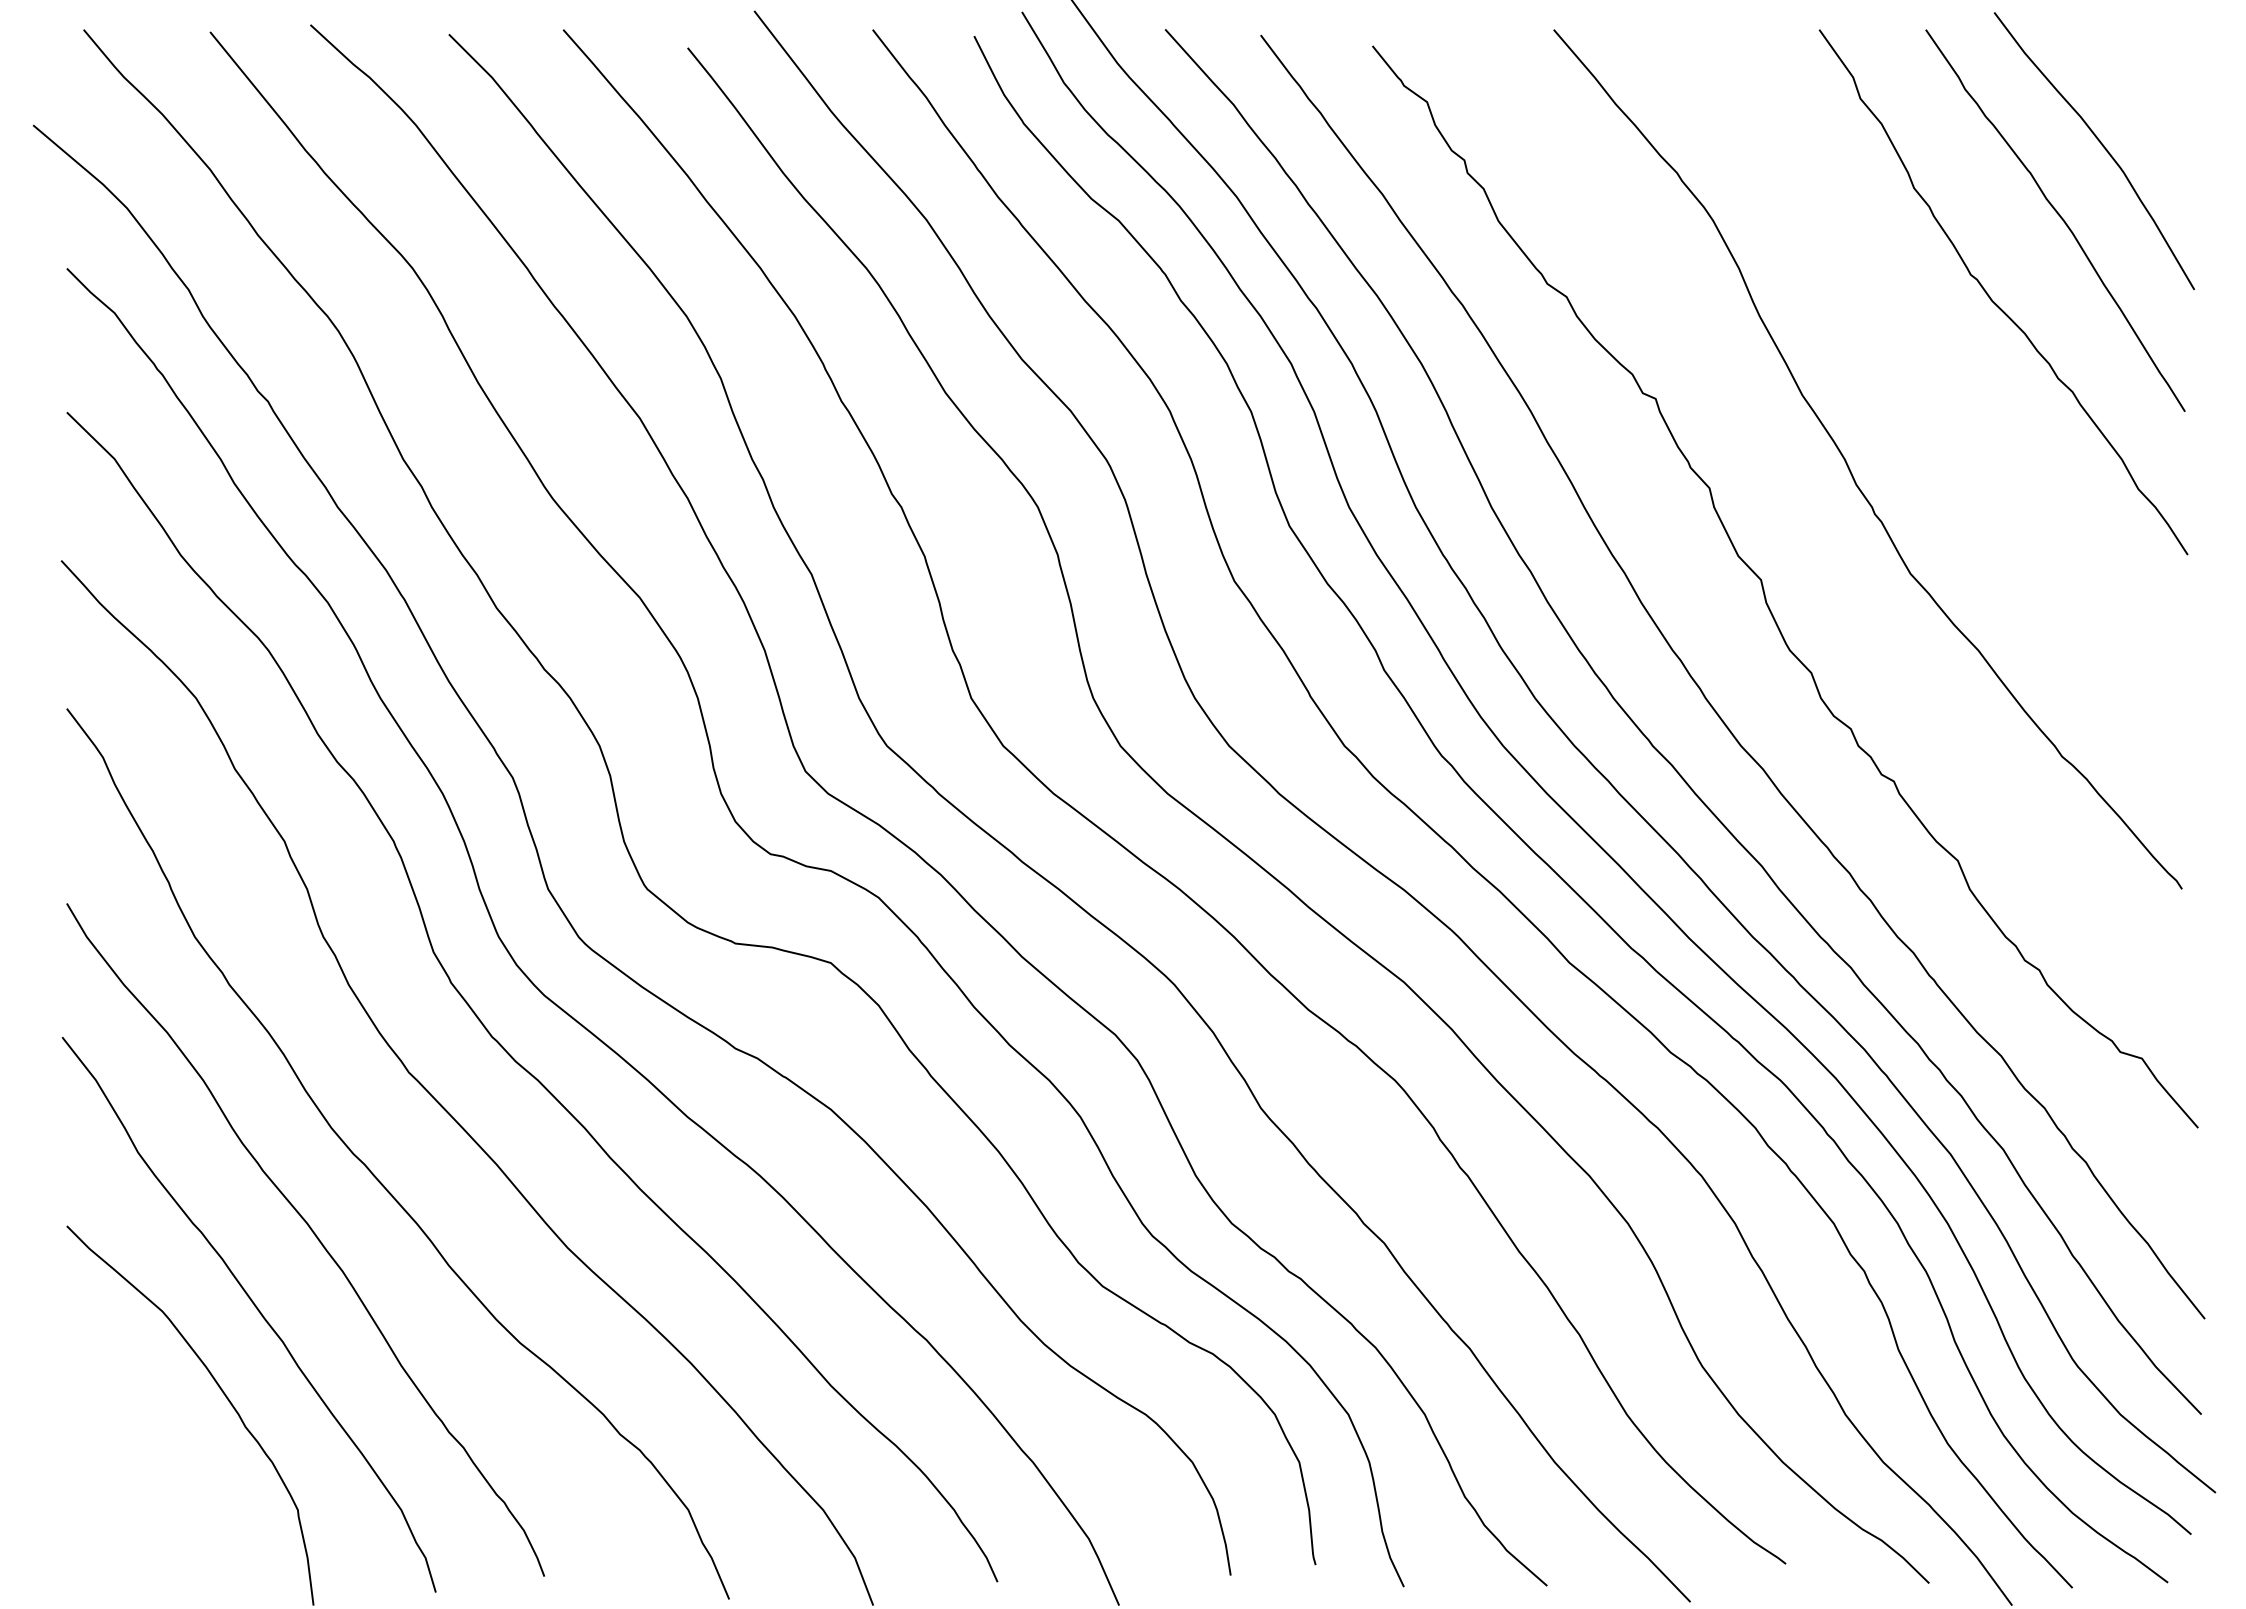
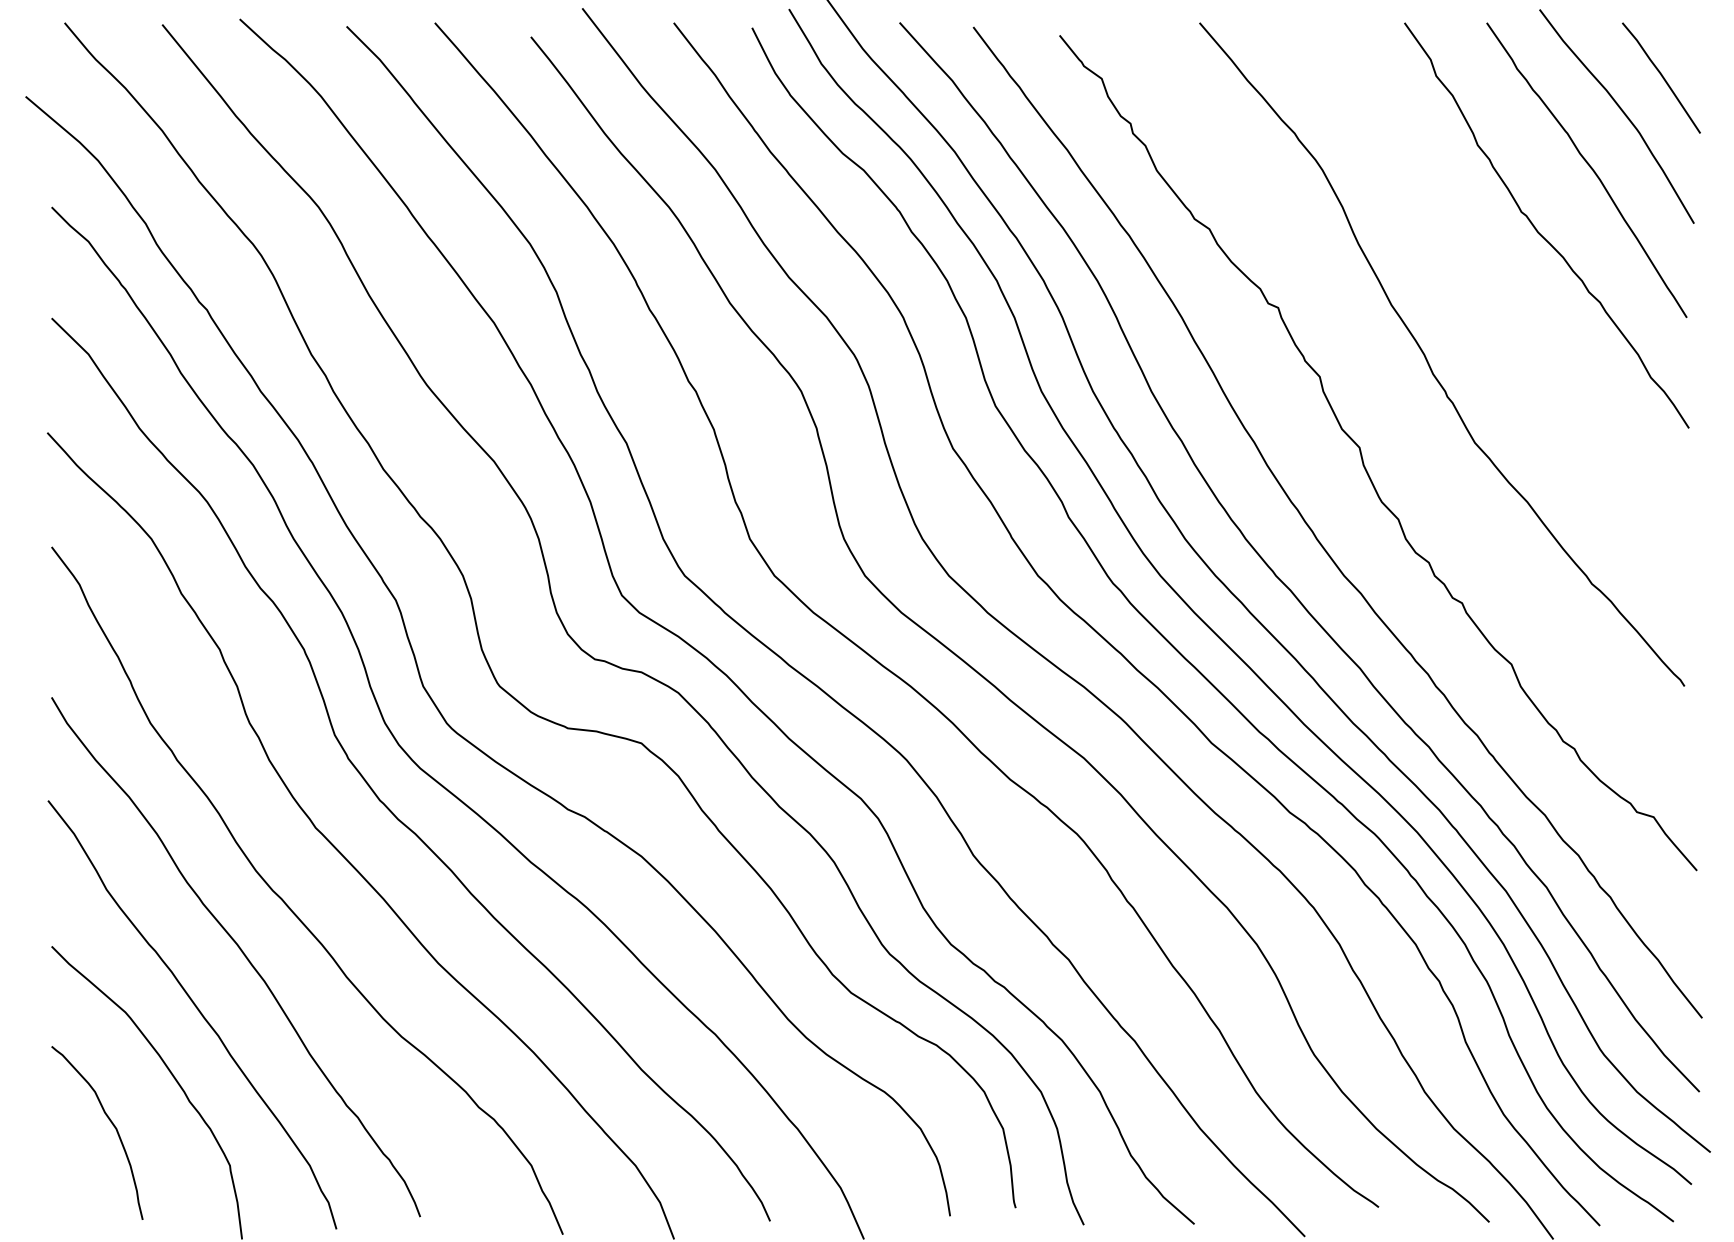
curve: (2153, 101) -> (1662, 78), added
curve: (144, 1455) -> (111, 1123), added

